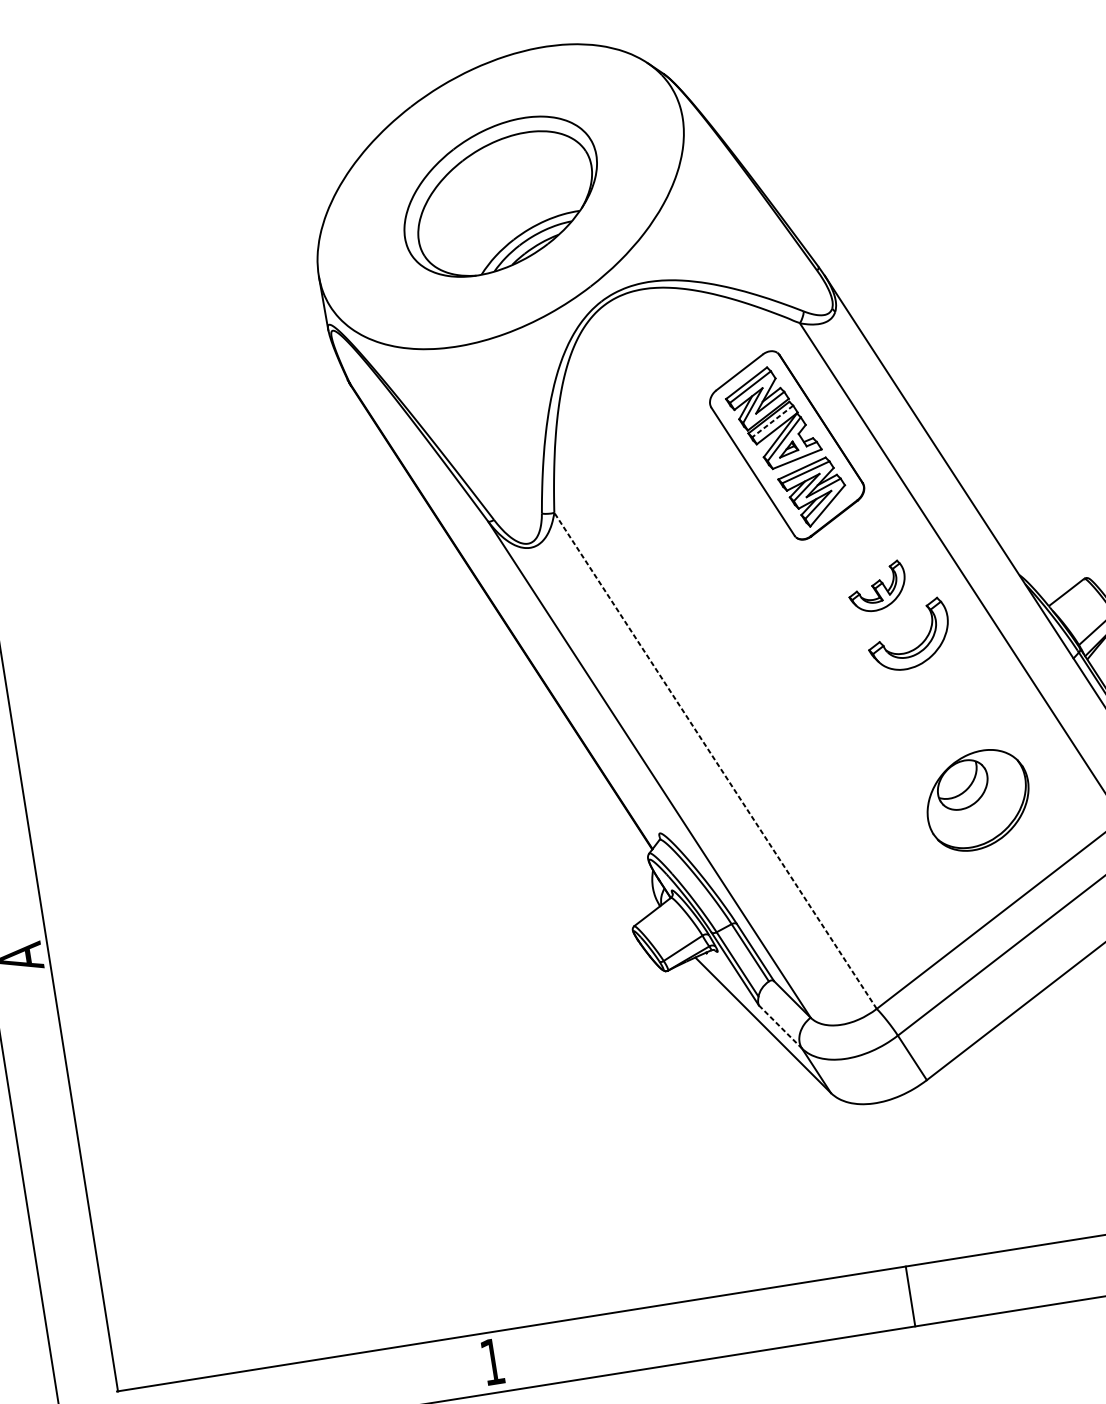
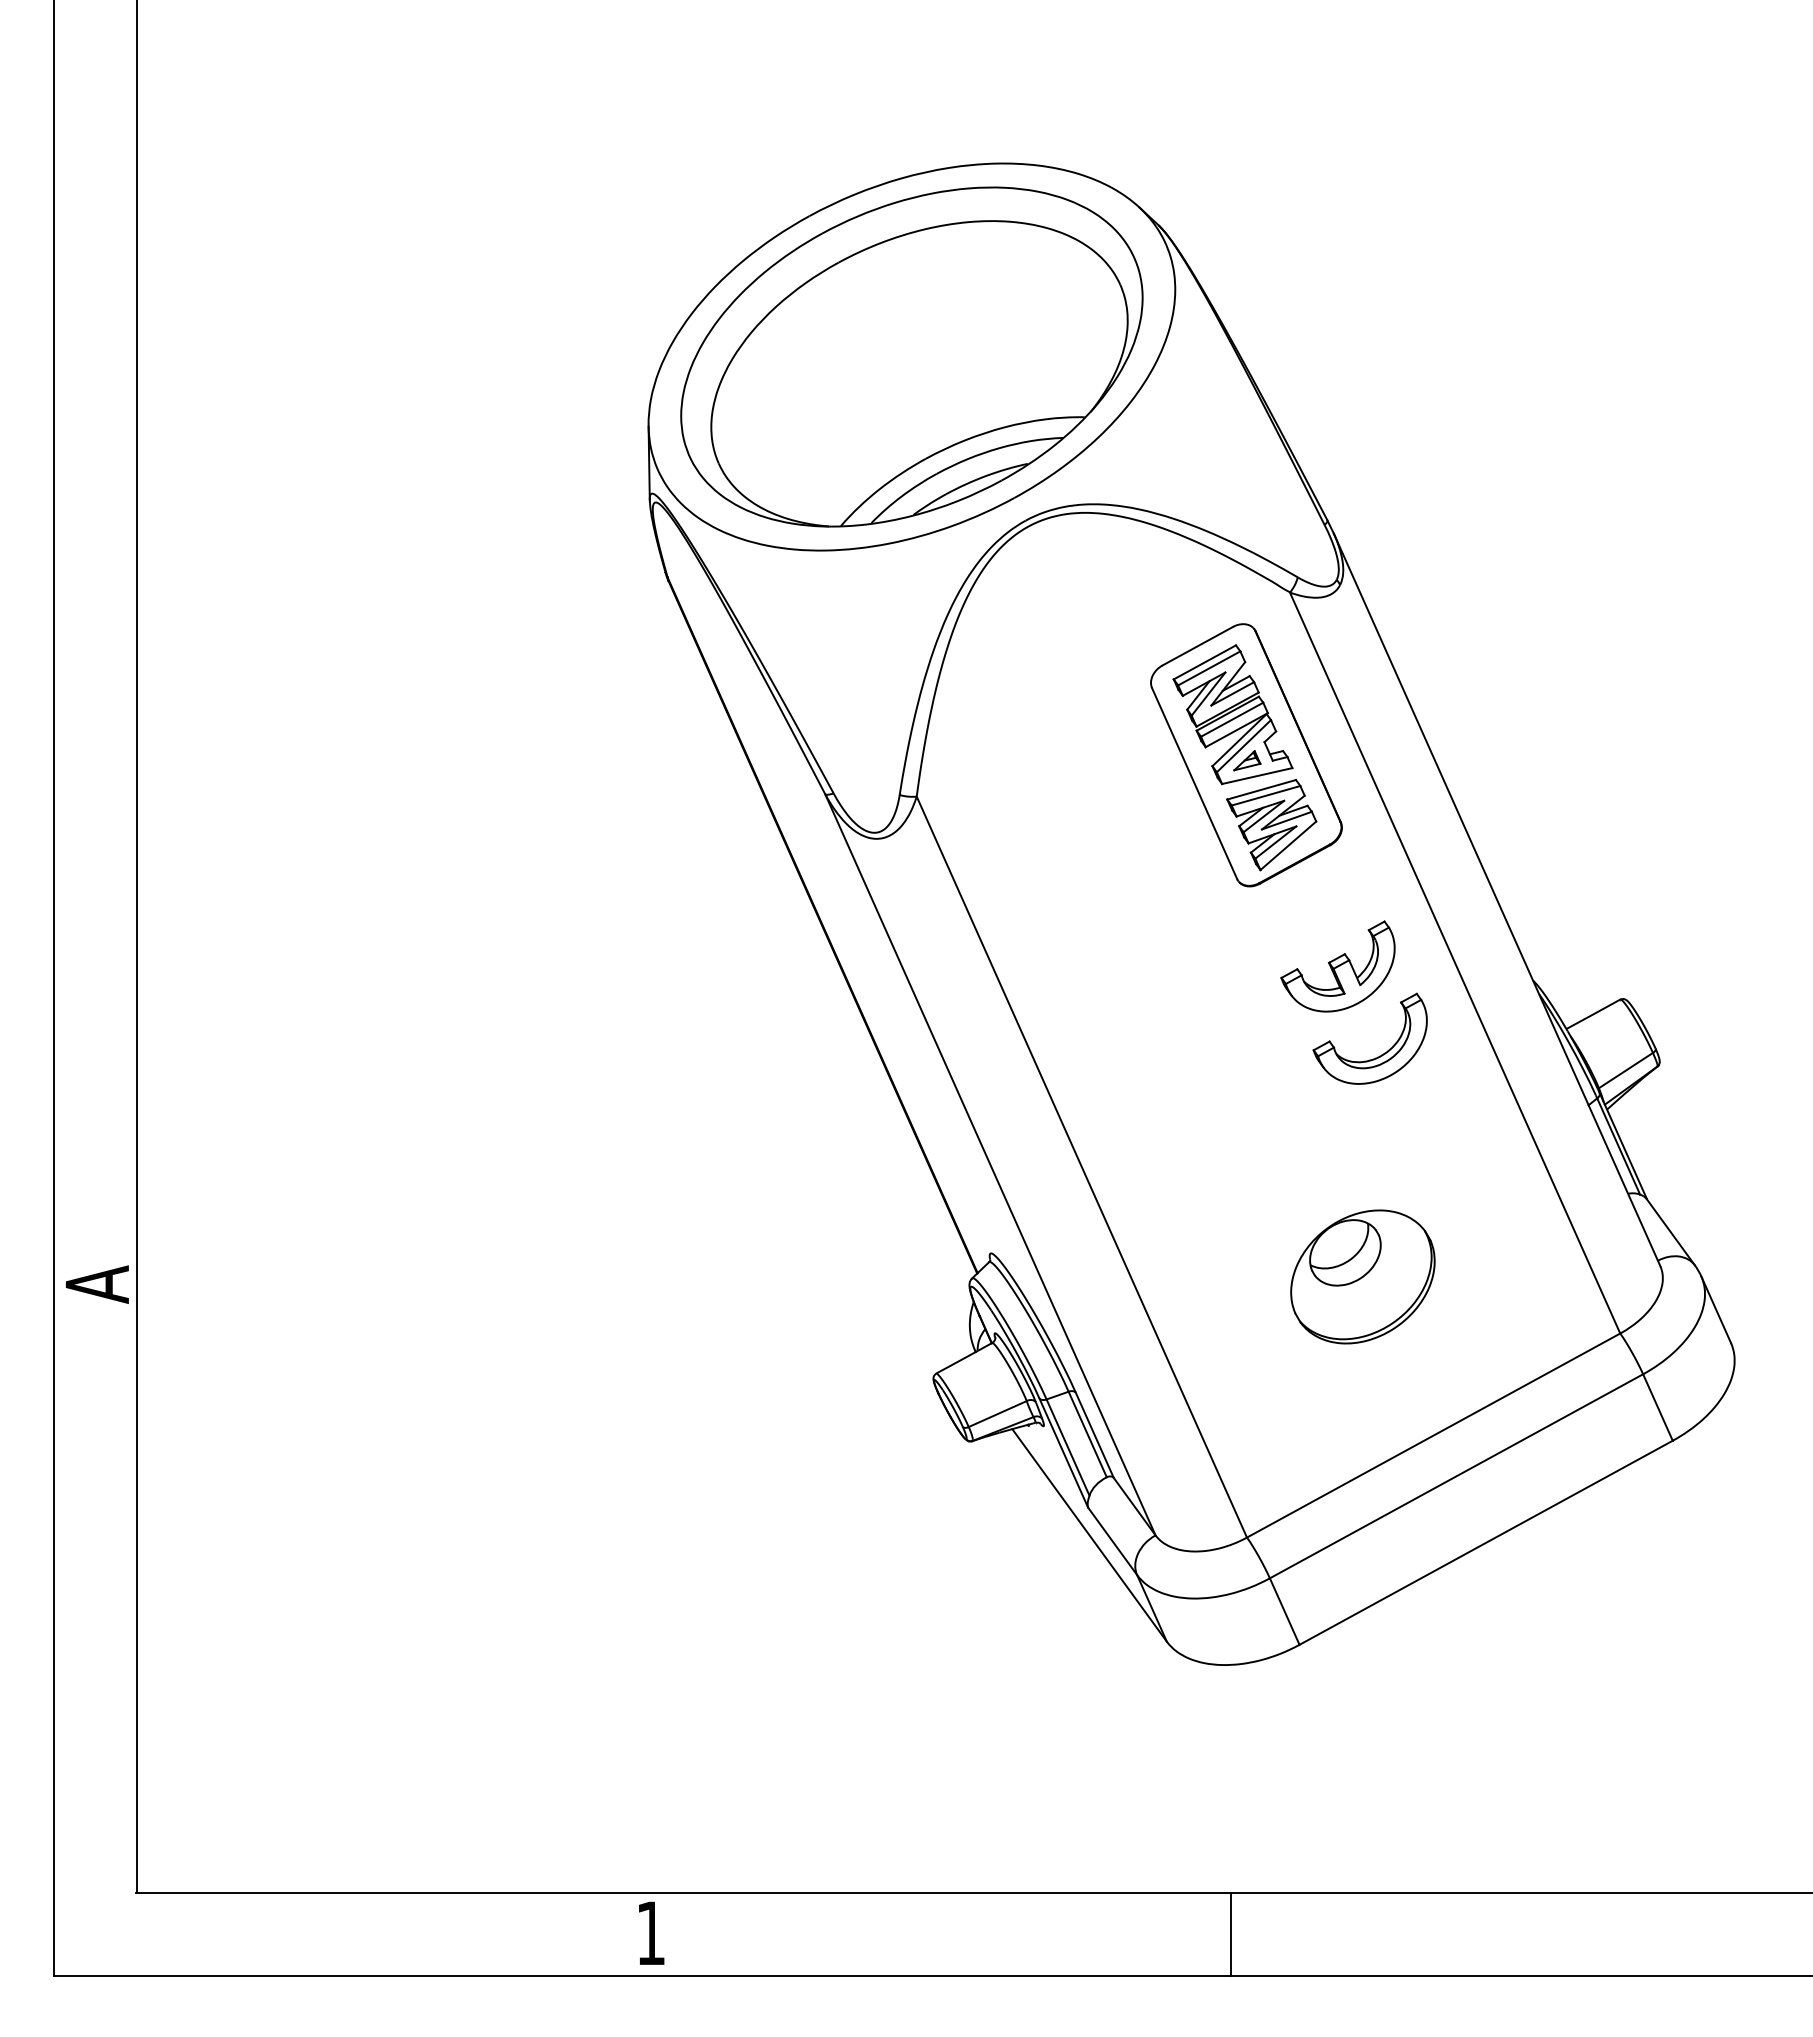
part: (500, 196) -> (911, 356), size x1.67
line: (772, 421) -> (1231, 719), dashed -> solid
part: (876, 587) -> (1337, 966), size x1.43
line: (715, 761) -> (1081, 1167), dashed -> solid
part: (977, 800) -> (1362, 1276), moved
line: (780, 1027) -> (1112, 1541), dashed -> solid

